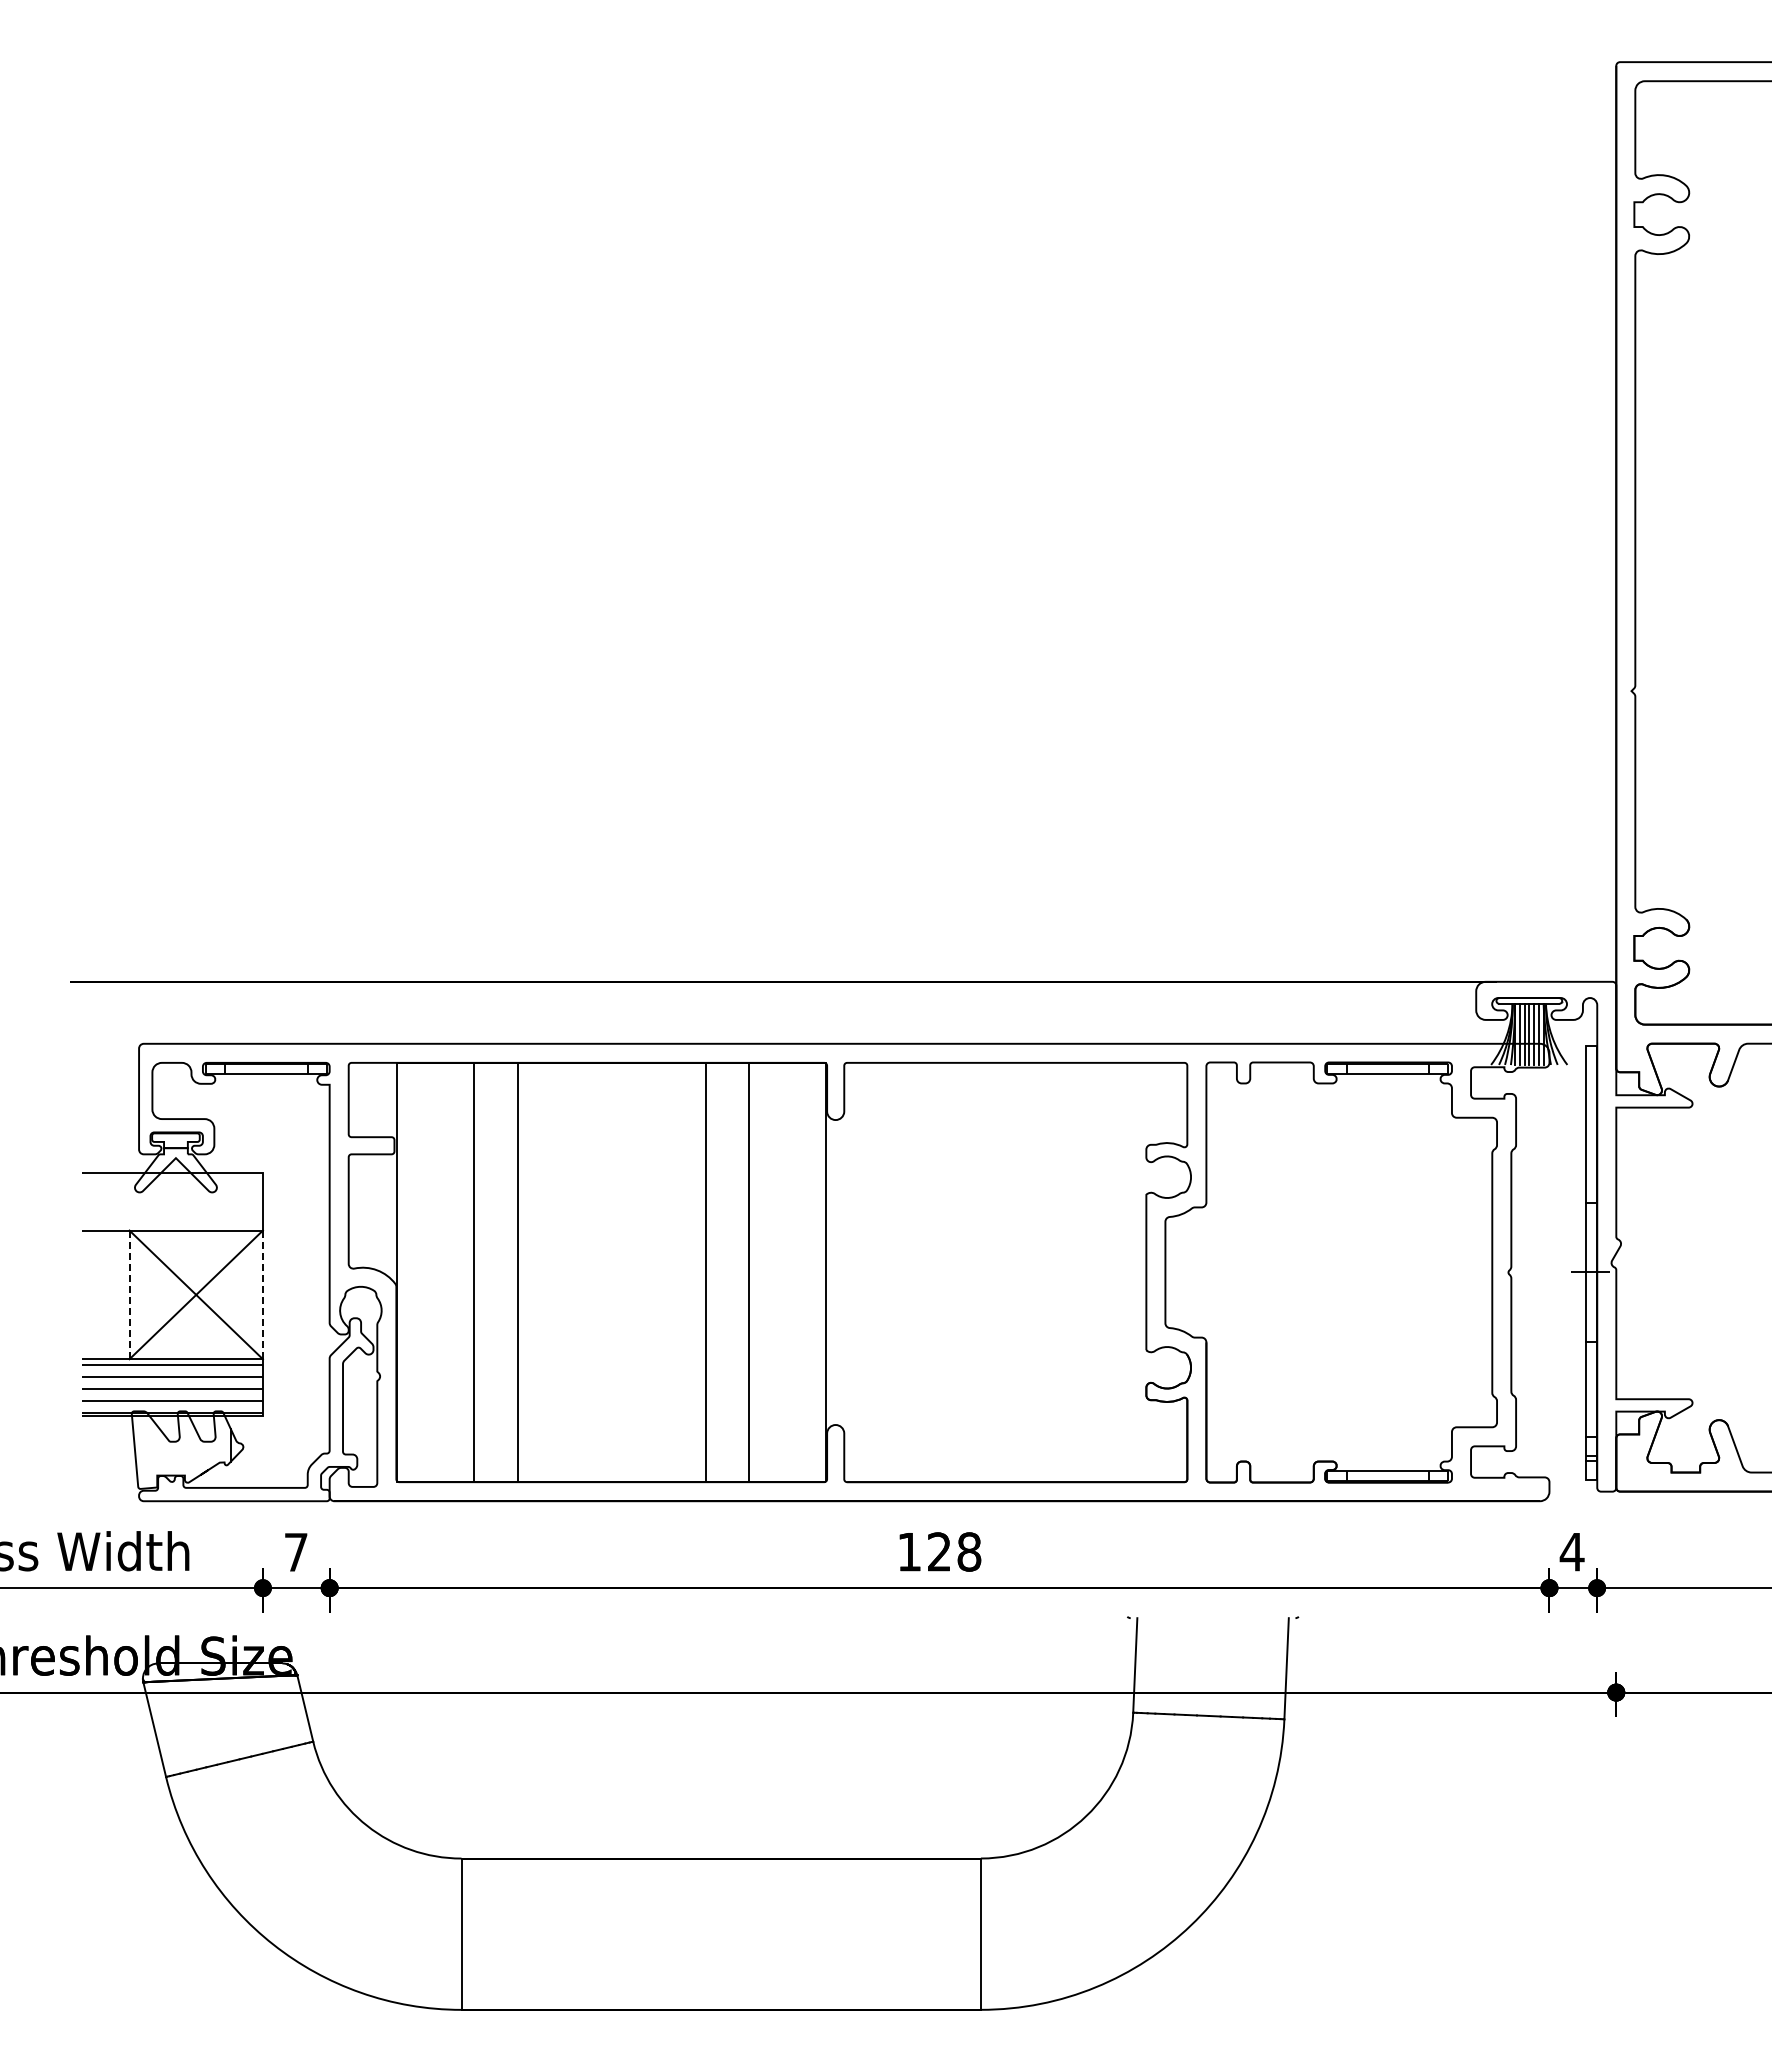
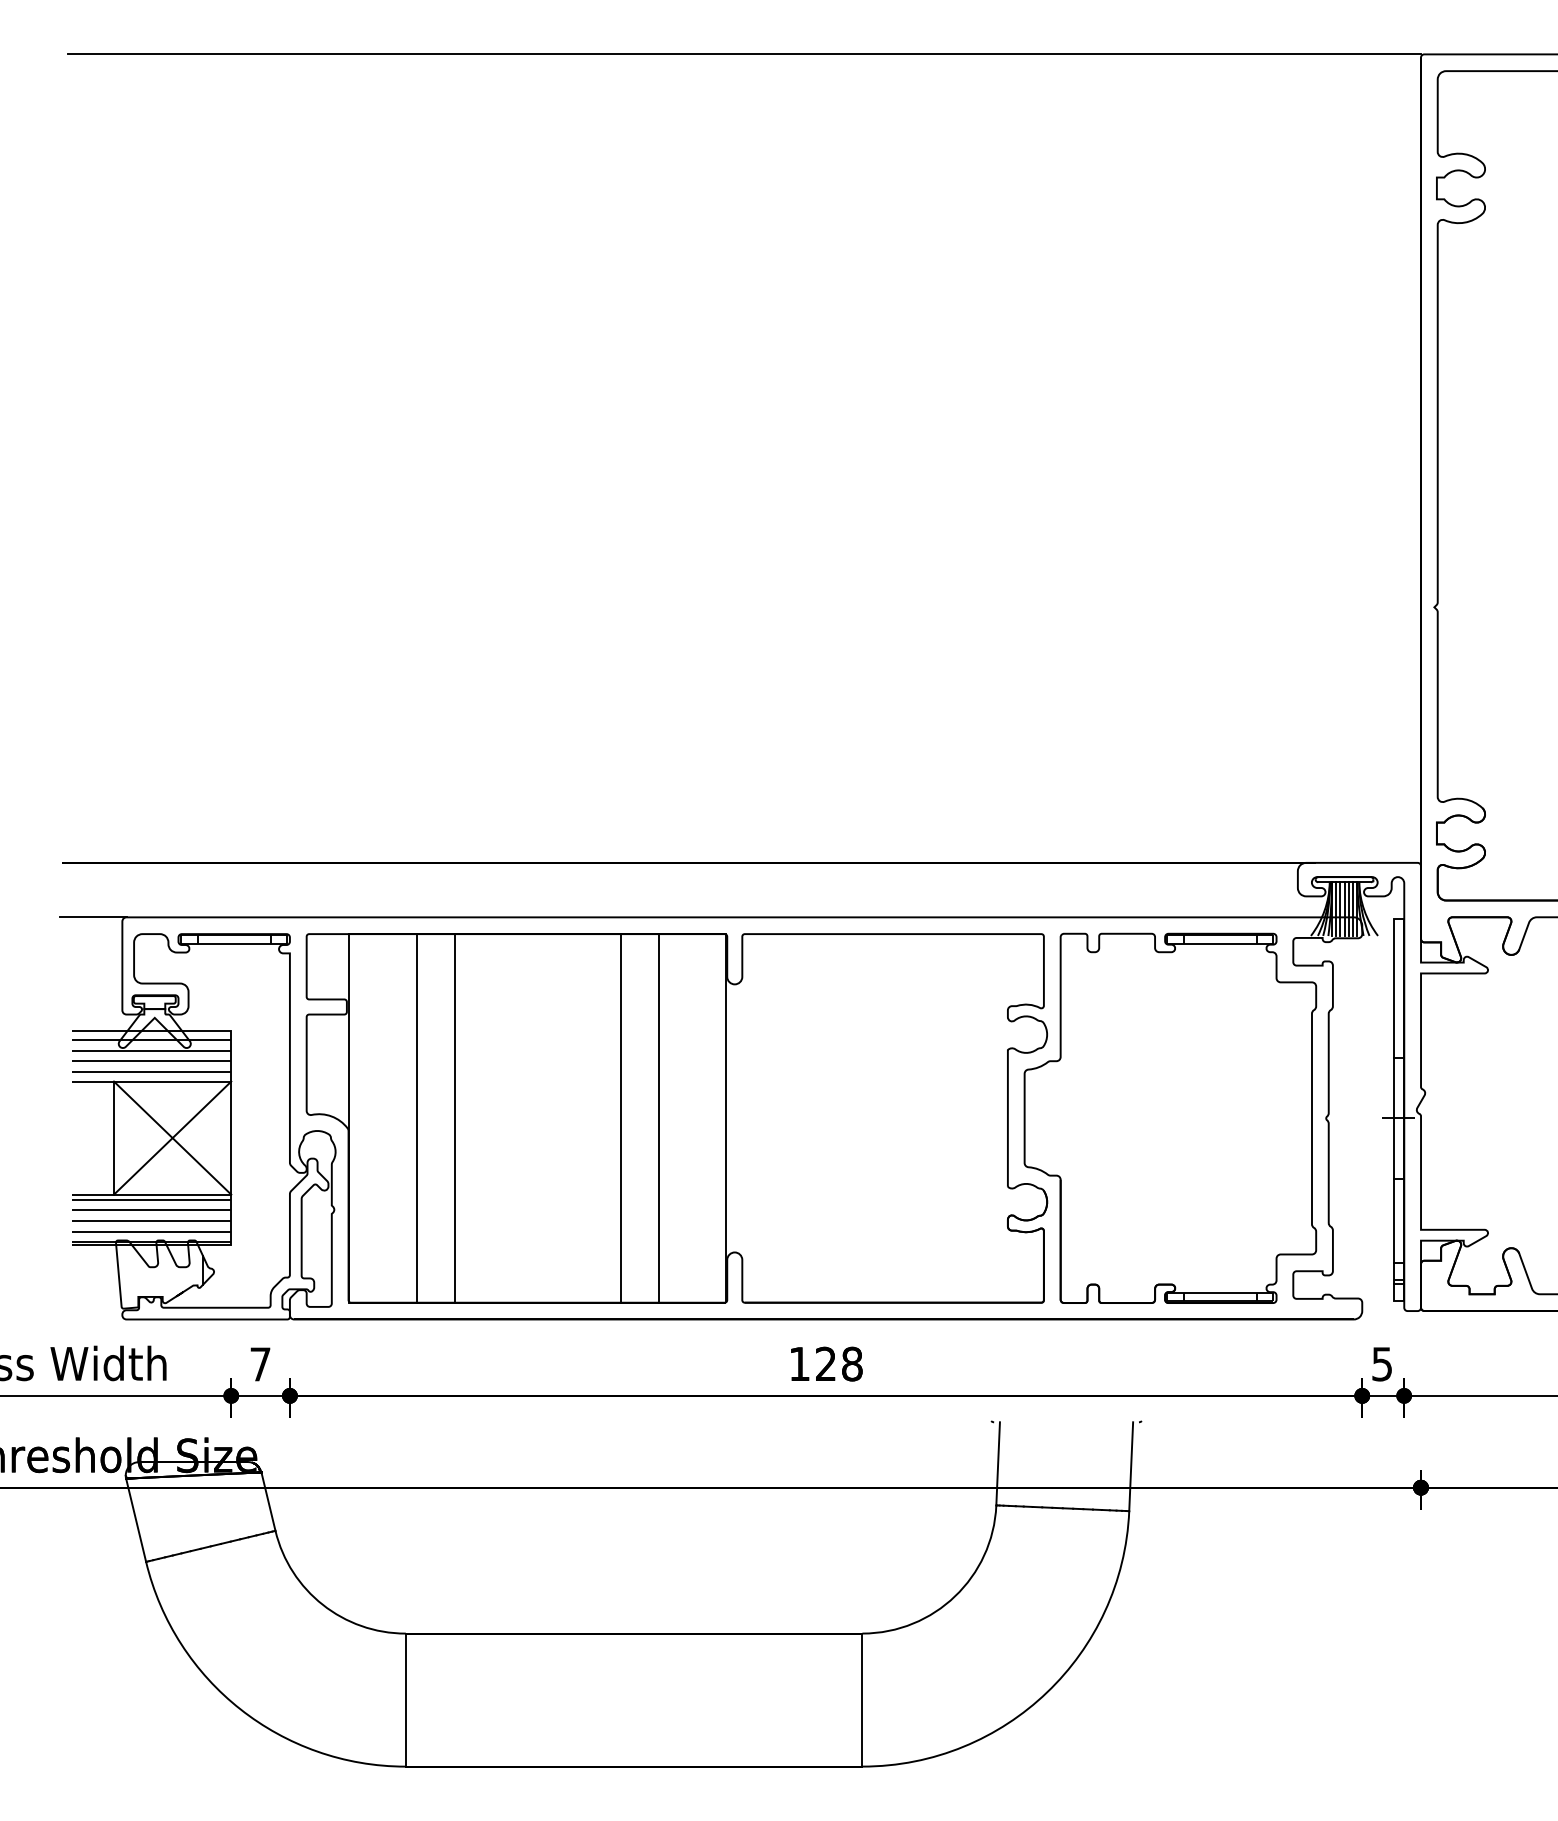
line: (846, 62) -> (744, 54), added
line: (105, 1043) -> (92, 917), added
hatch: (171, 1201) -> (150, 1055), added
line: (129, 1294) -> (113, 1137), dashed -> solid
line: (262, 1294) -> (230, 1137), dashed -> solid
text: (1571, 1552) -> (1381, 1364), 4 -> 5

